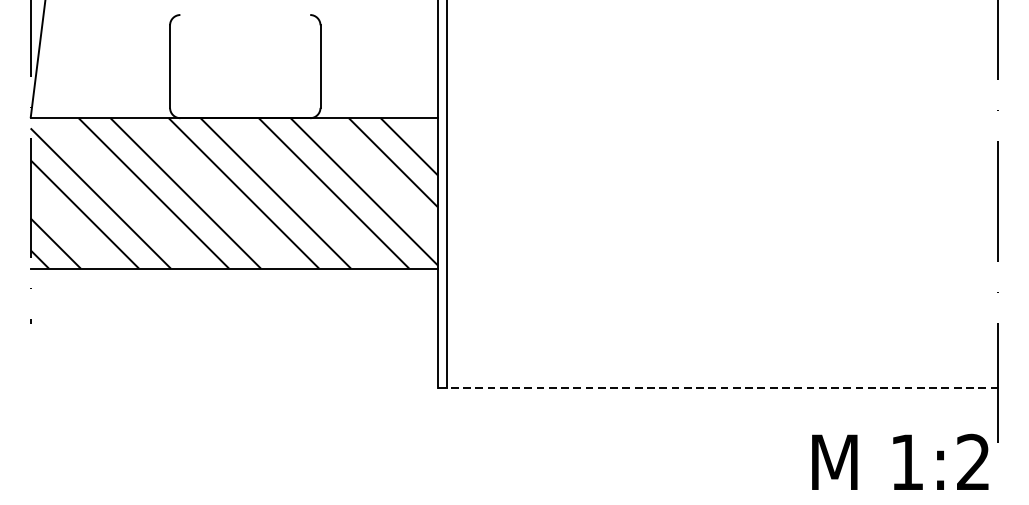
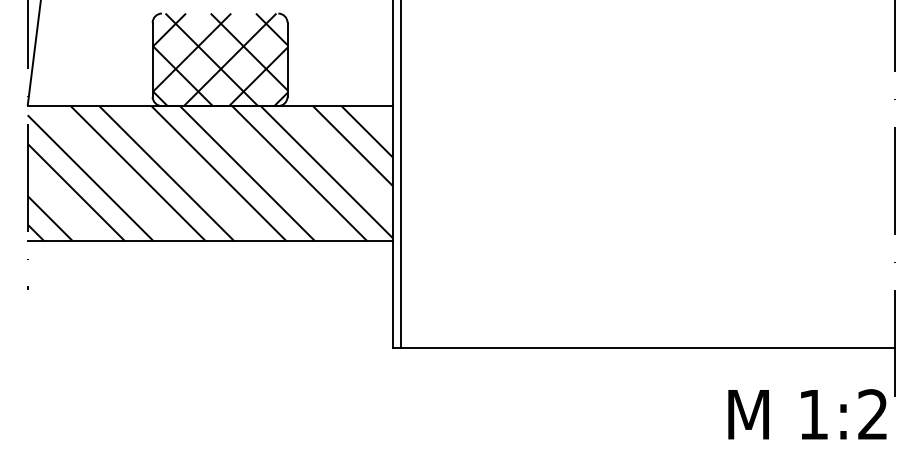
hatch: (244, 66) -> (219, 59), added
line: (717, 388) -> (643, 348), dashed -> solid

